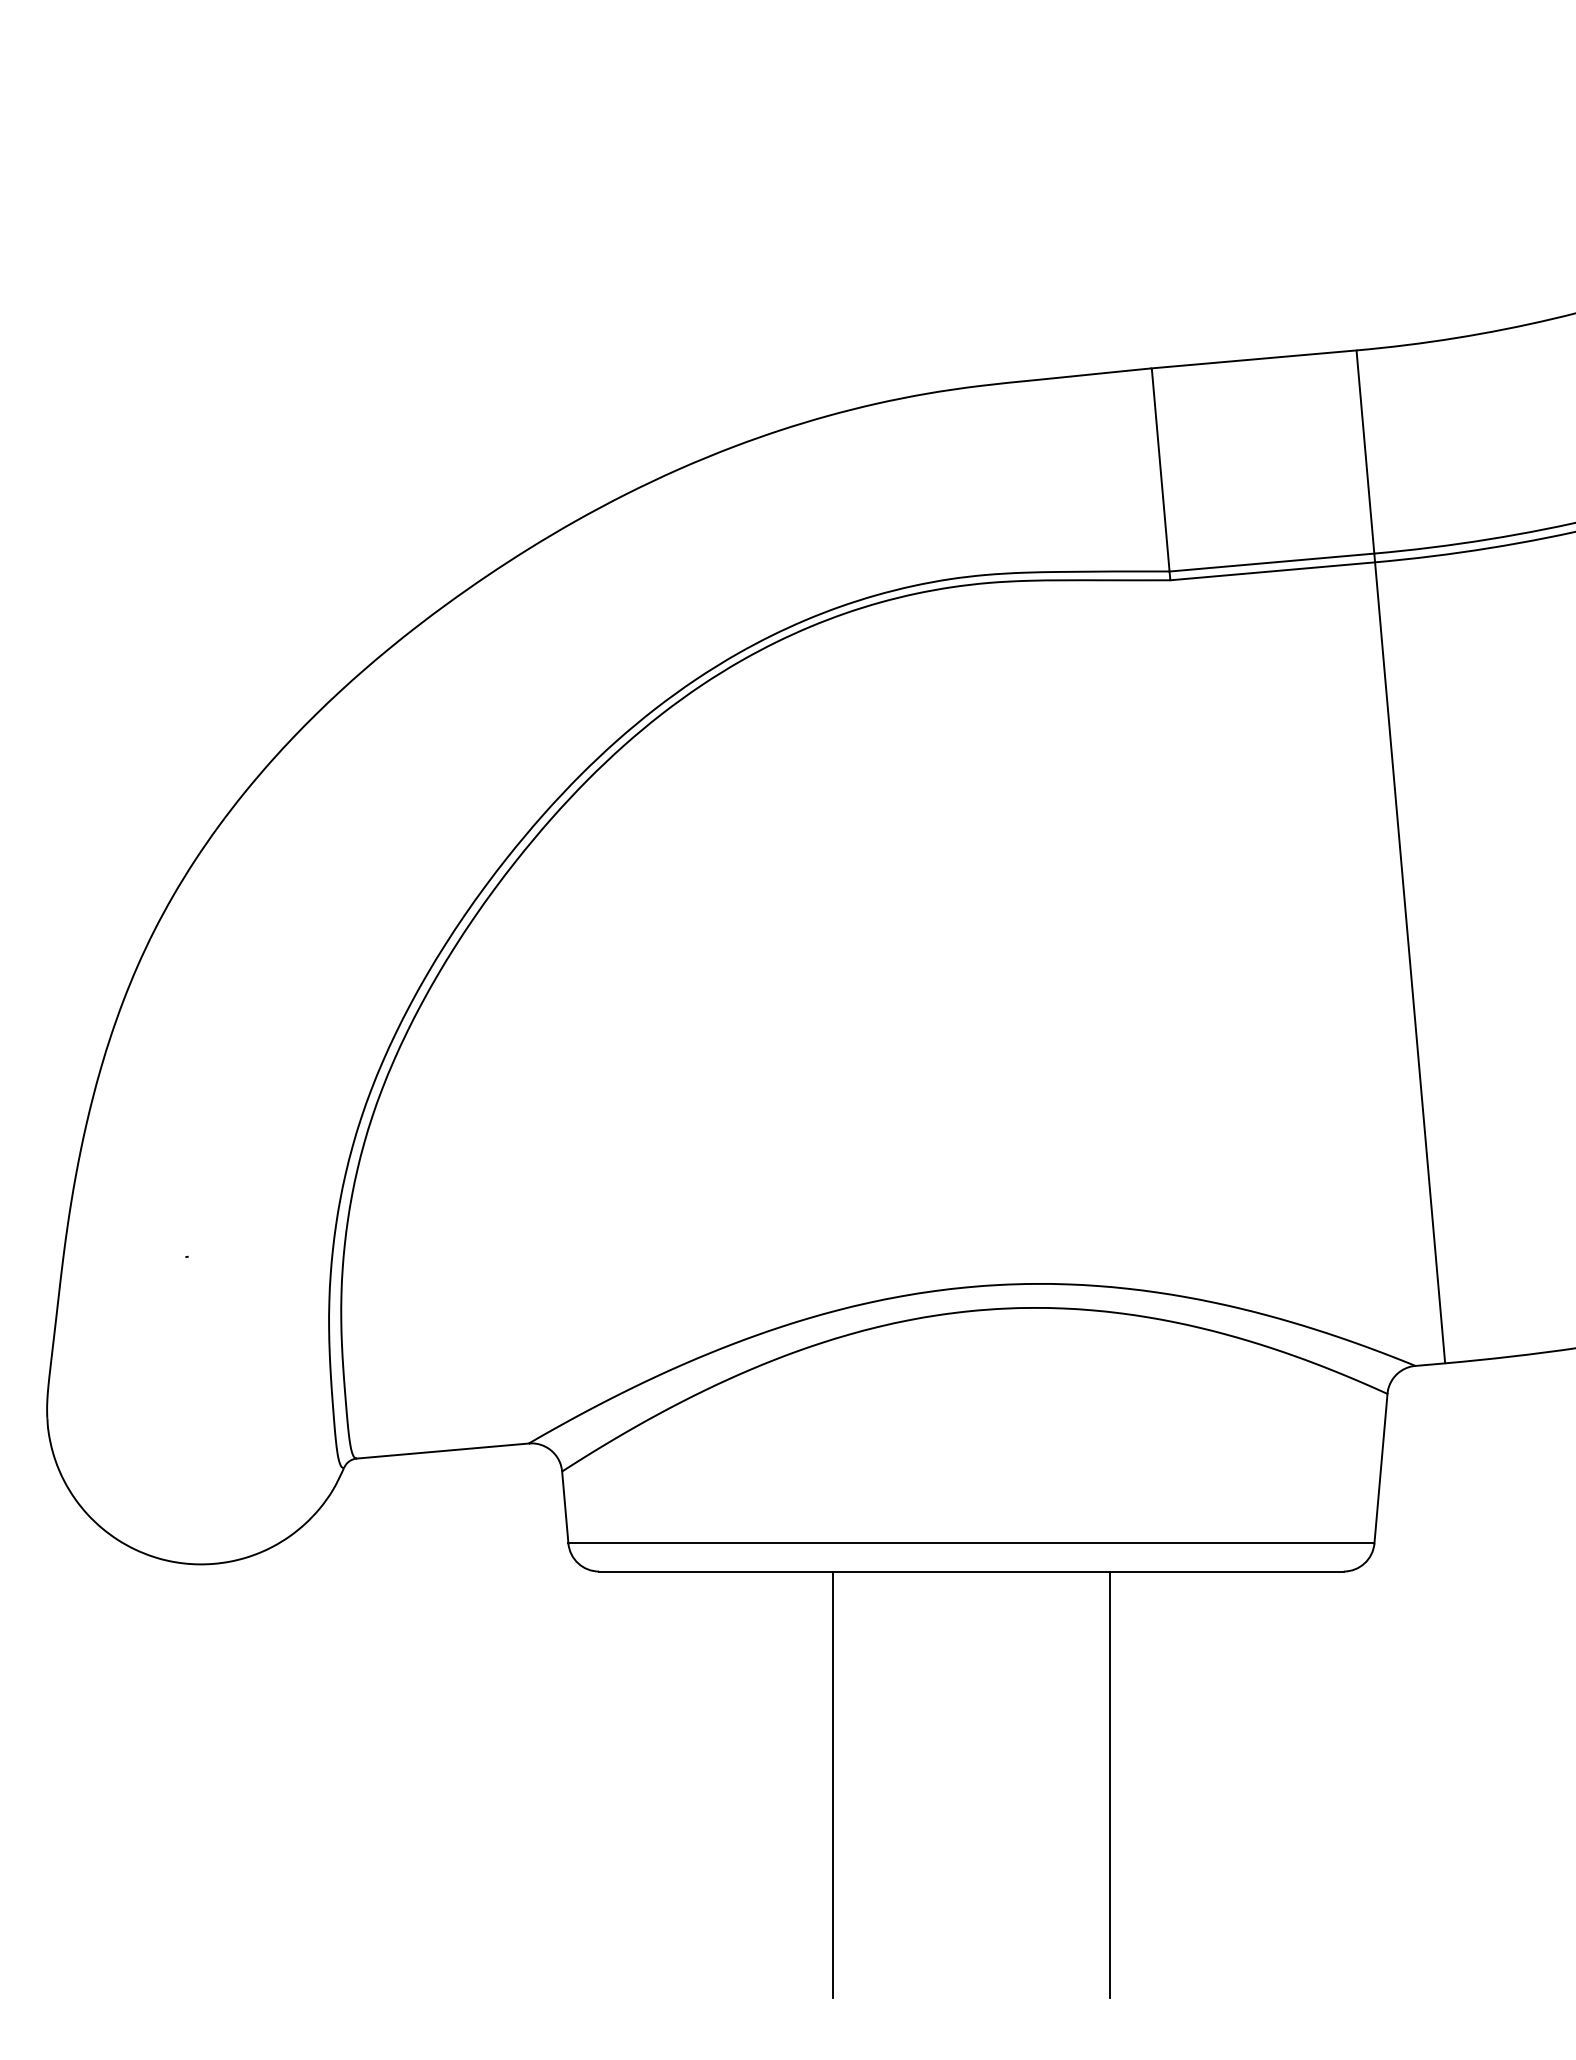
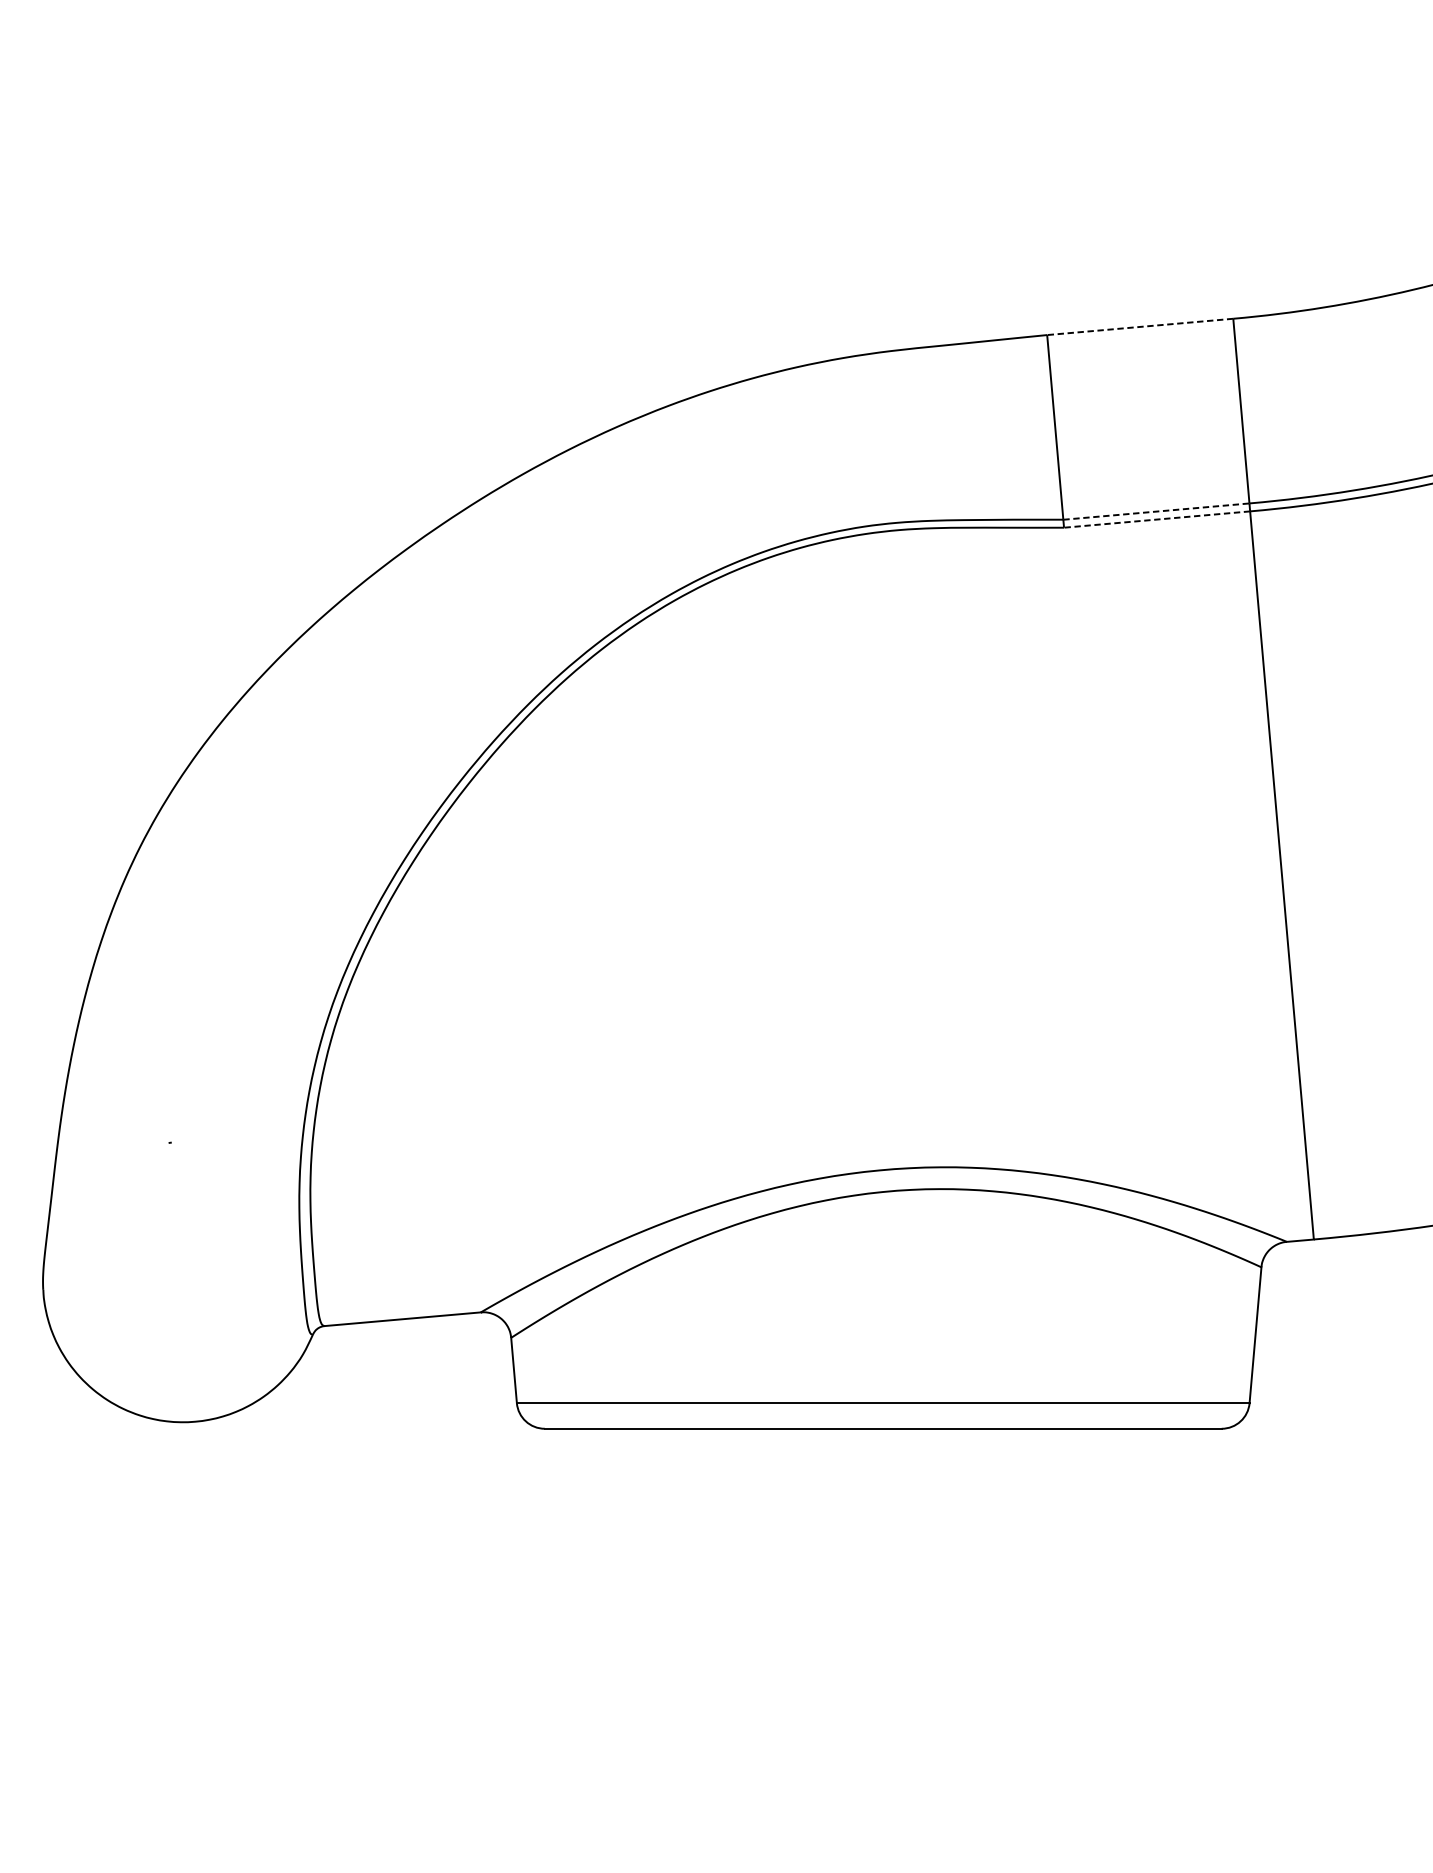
line: (1253, 359) -> (1139, 327), solid -> dashed
line: (1271, 562) -> (1156, 511), solid -> dashed
line: (1272, 571) -> (1156, 519), solid -> dashed
line: (832, 1784) -> (756, 1622), removed
line: (1110, 1784) -> (1009, 1622), removed

